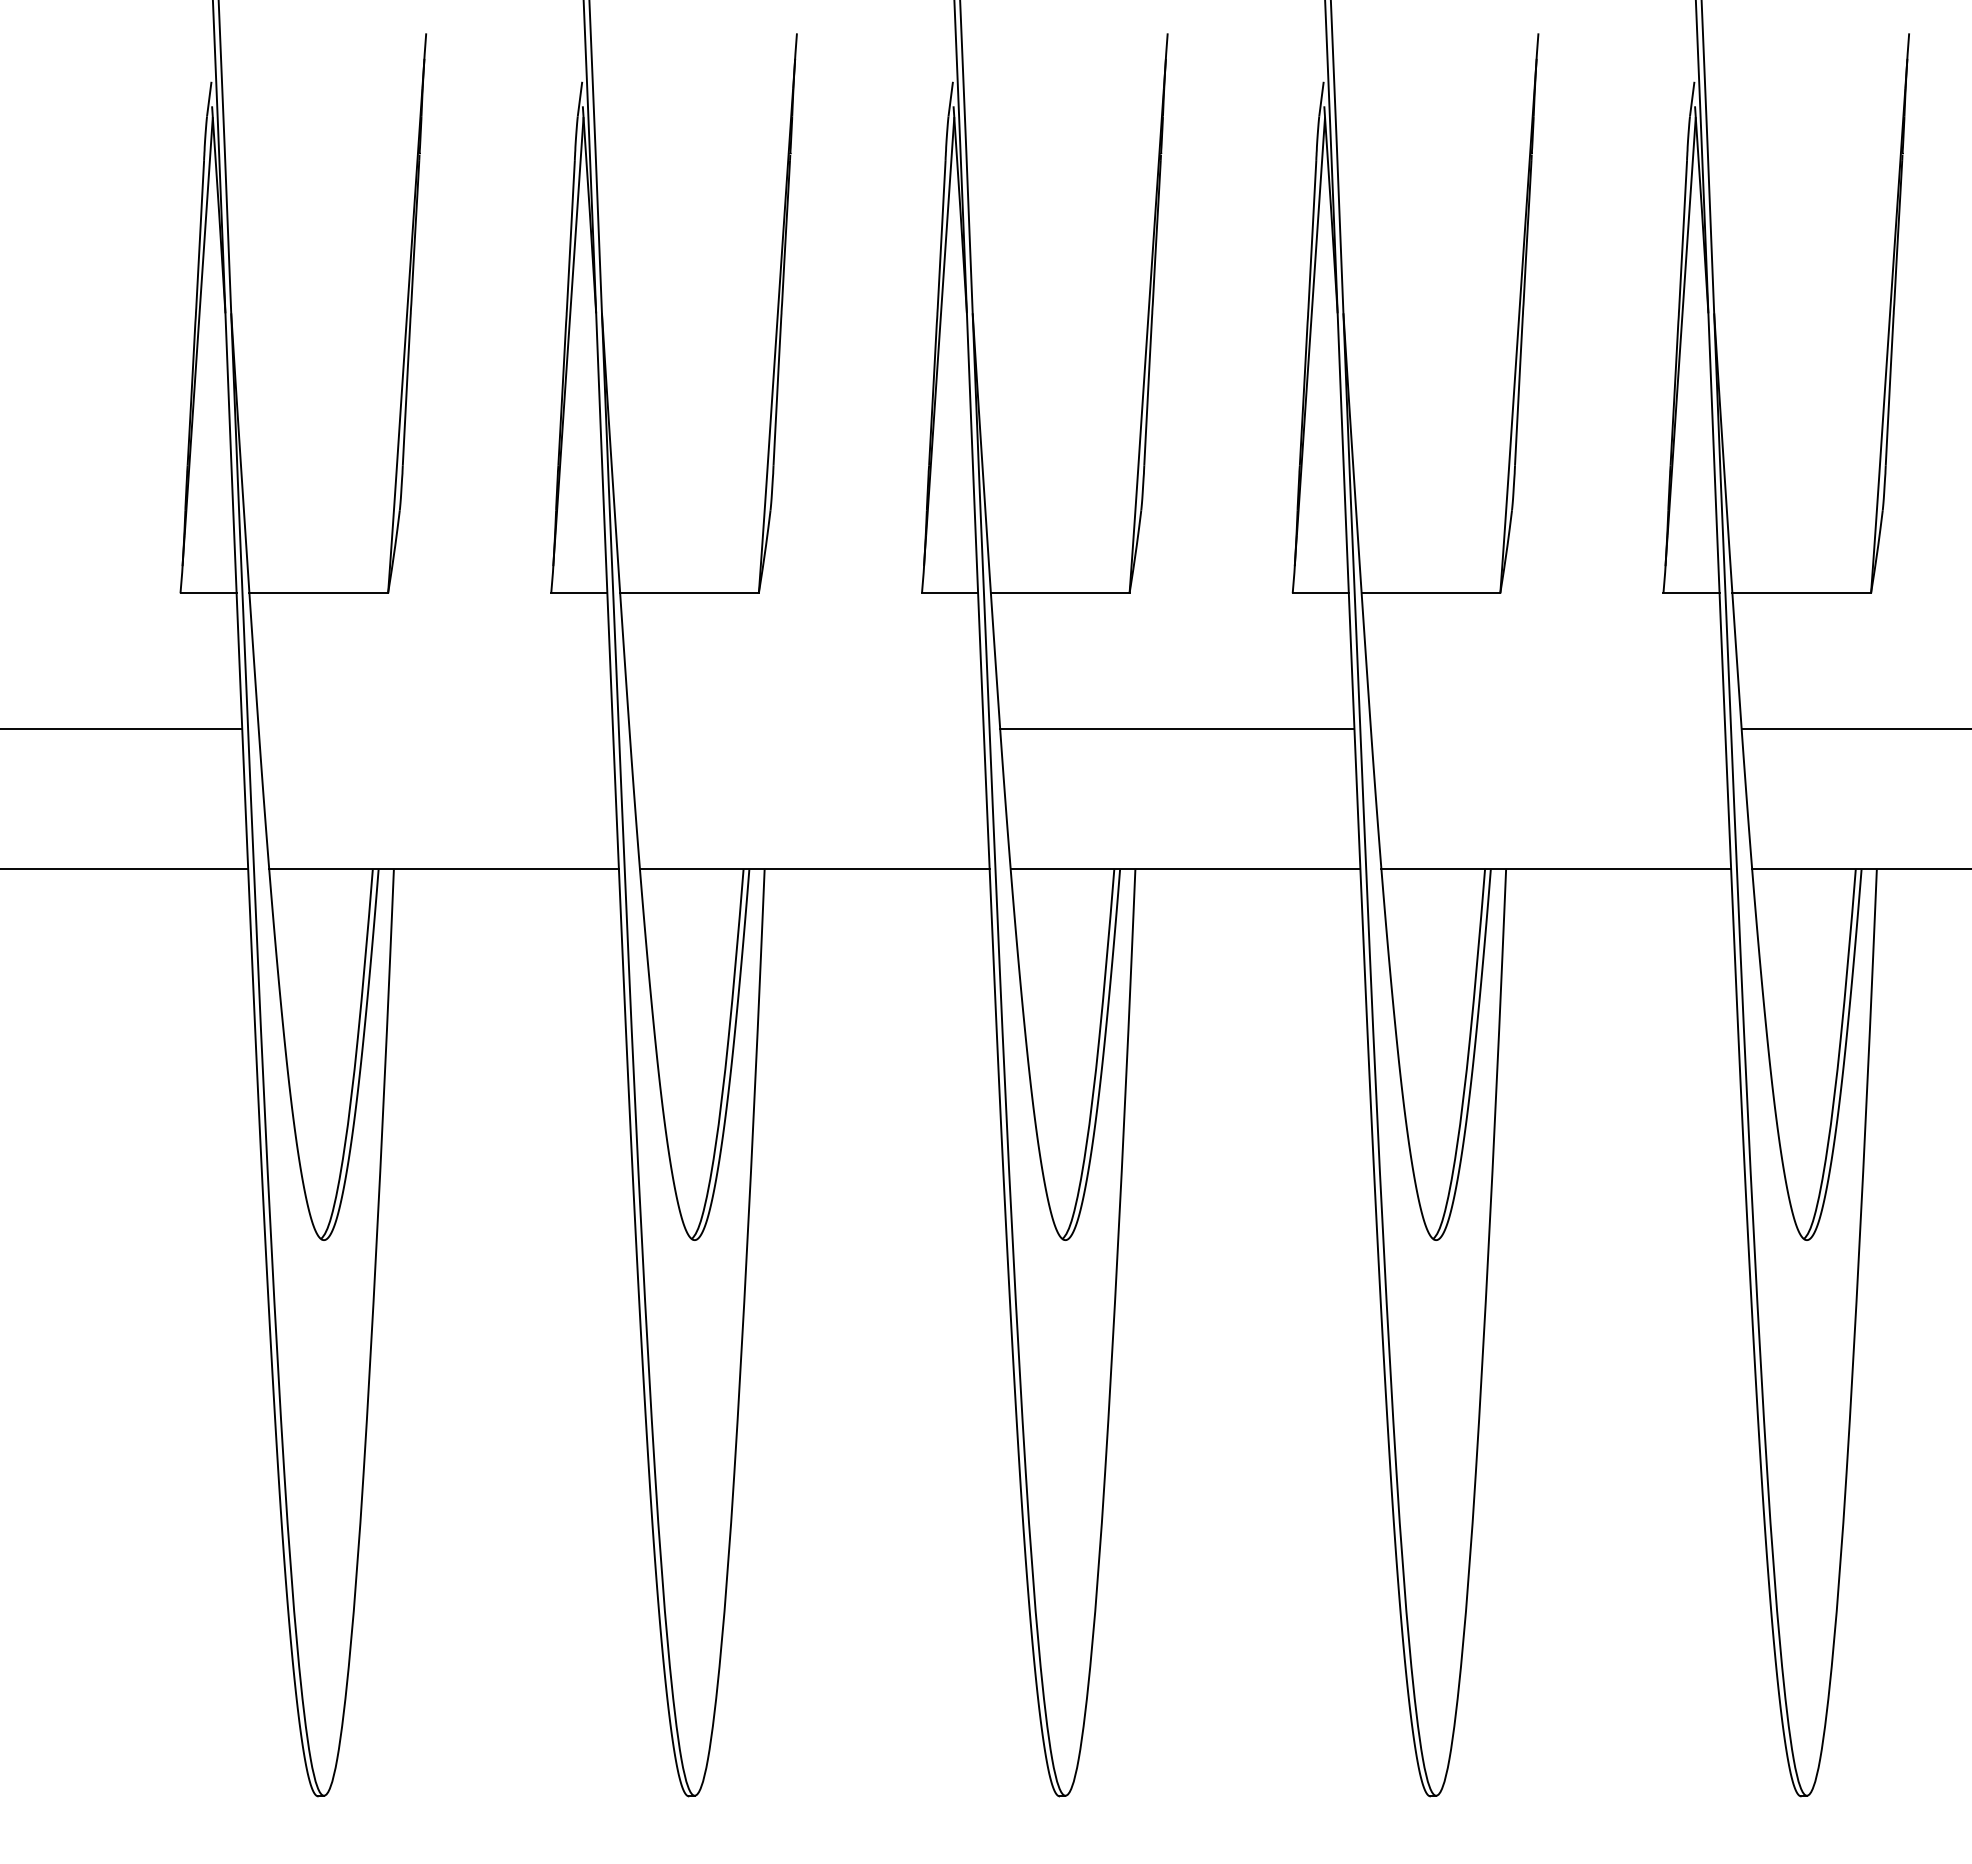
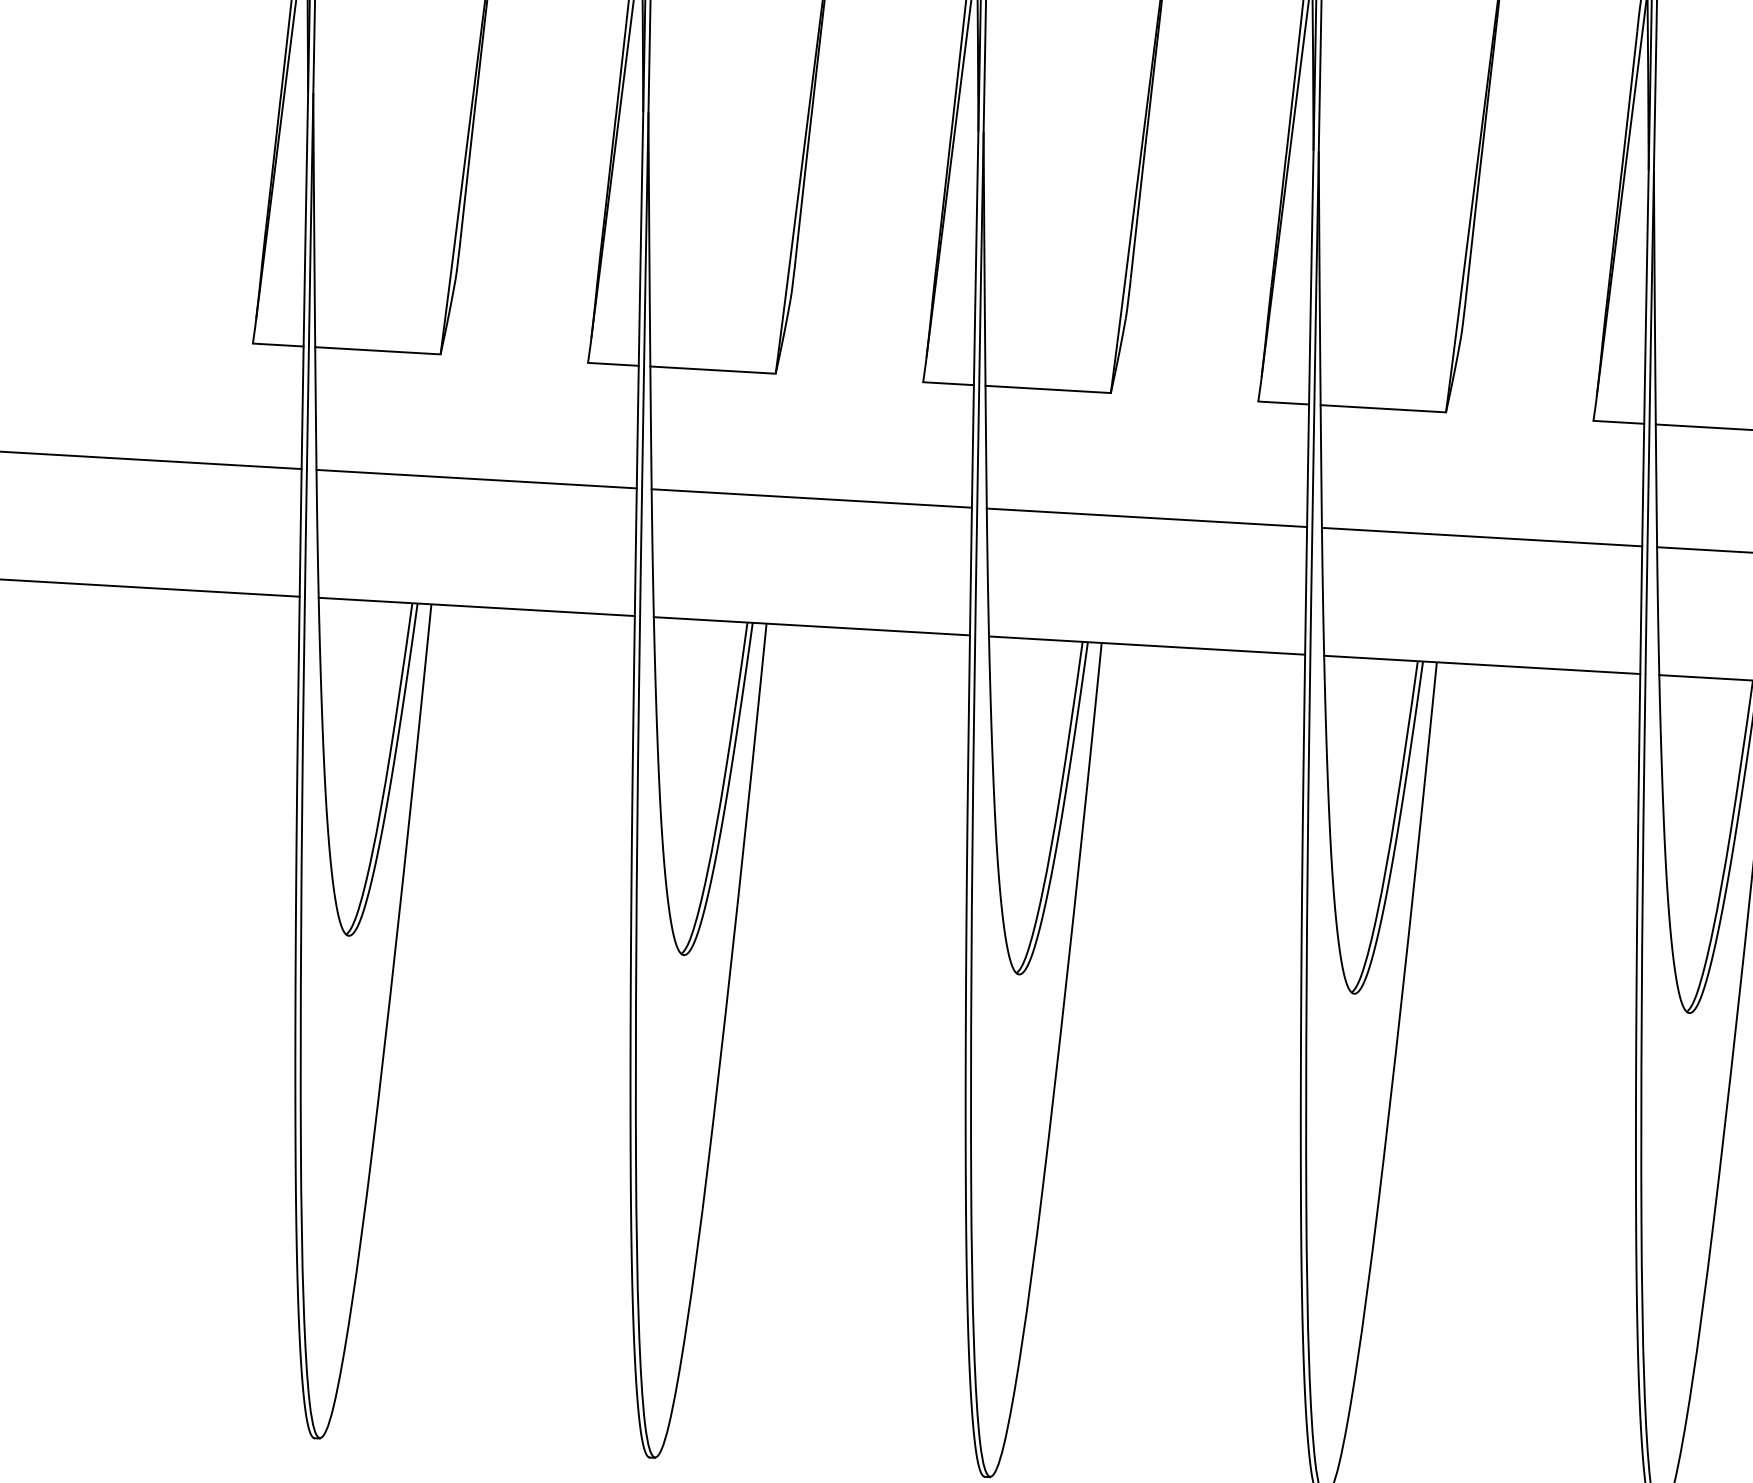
line: (435, 728) -> (476, 479), added
line: (806, 728) -> (811, 498), added
line: (1547, 728) -> (1481, 537), added

